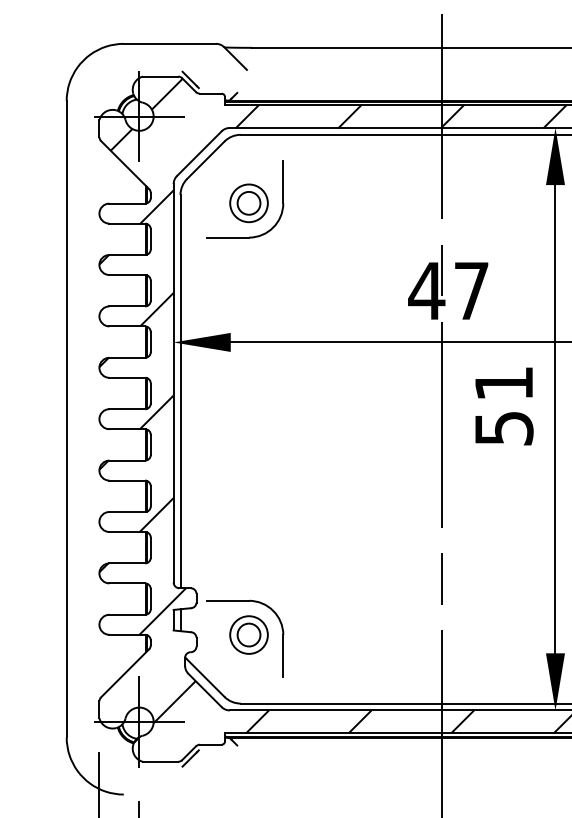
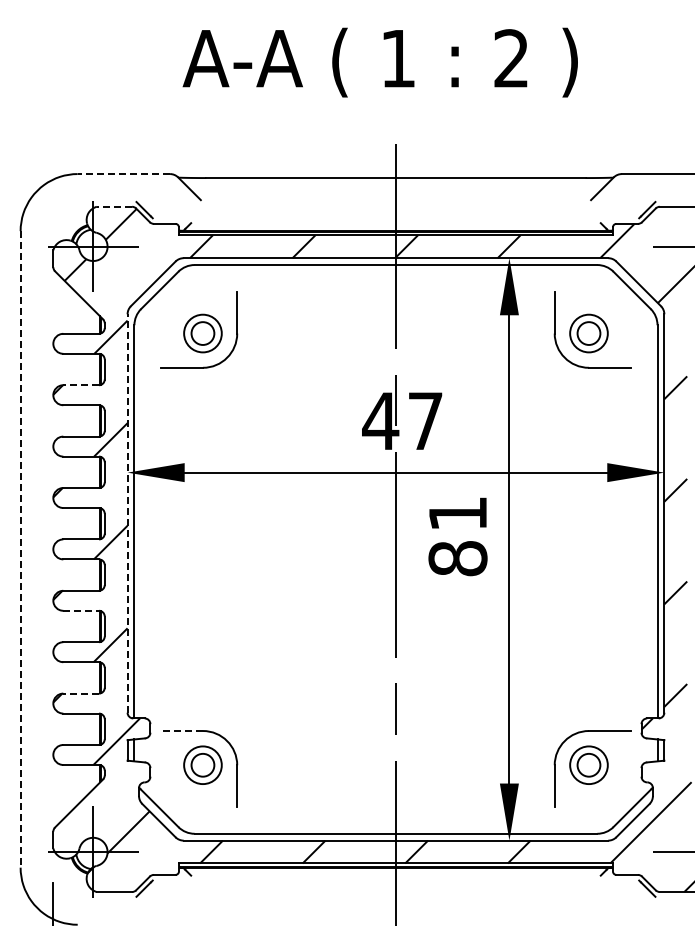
line: (169, 44) -> (123, 174), solid -> dashed
line: (160, 76) -> (114, 206), solid -> dashed
line: (127, 255) -> (81, 385), solid -> dashed
line: (173, 383) -> (127, 513), solid -> dashed
line: (66, 419) -> (20, 549), solid -> dashed
text: (503, 428) -> (457, 558), 51 -> 81
line: (127, 480) -> (81, 610), solid -> dashed
line: (127, 563) -> (81, 693), solid -> dashed
line: (227, 601) -> (181, 731), solid -> dashed

